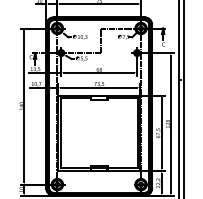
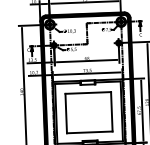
part: (98, 132) -> (88, 111), added

